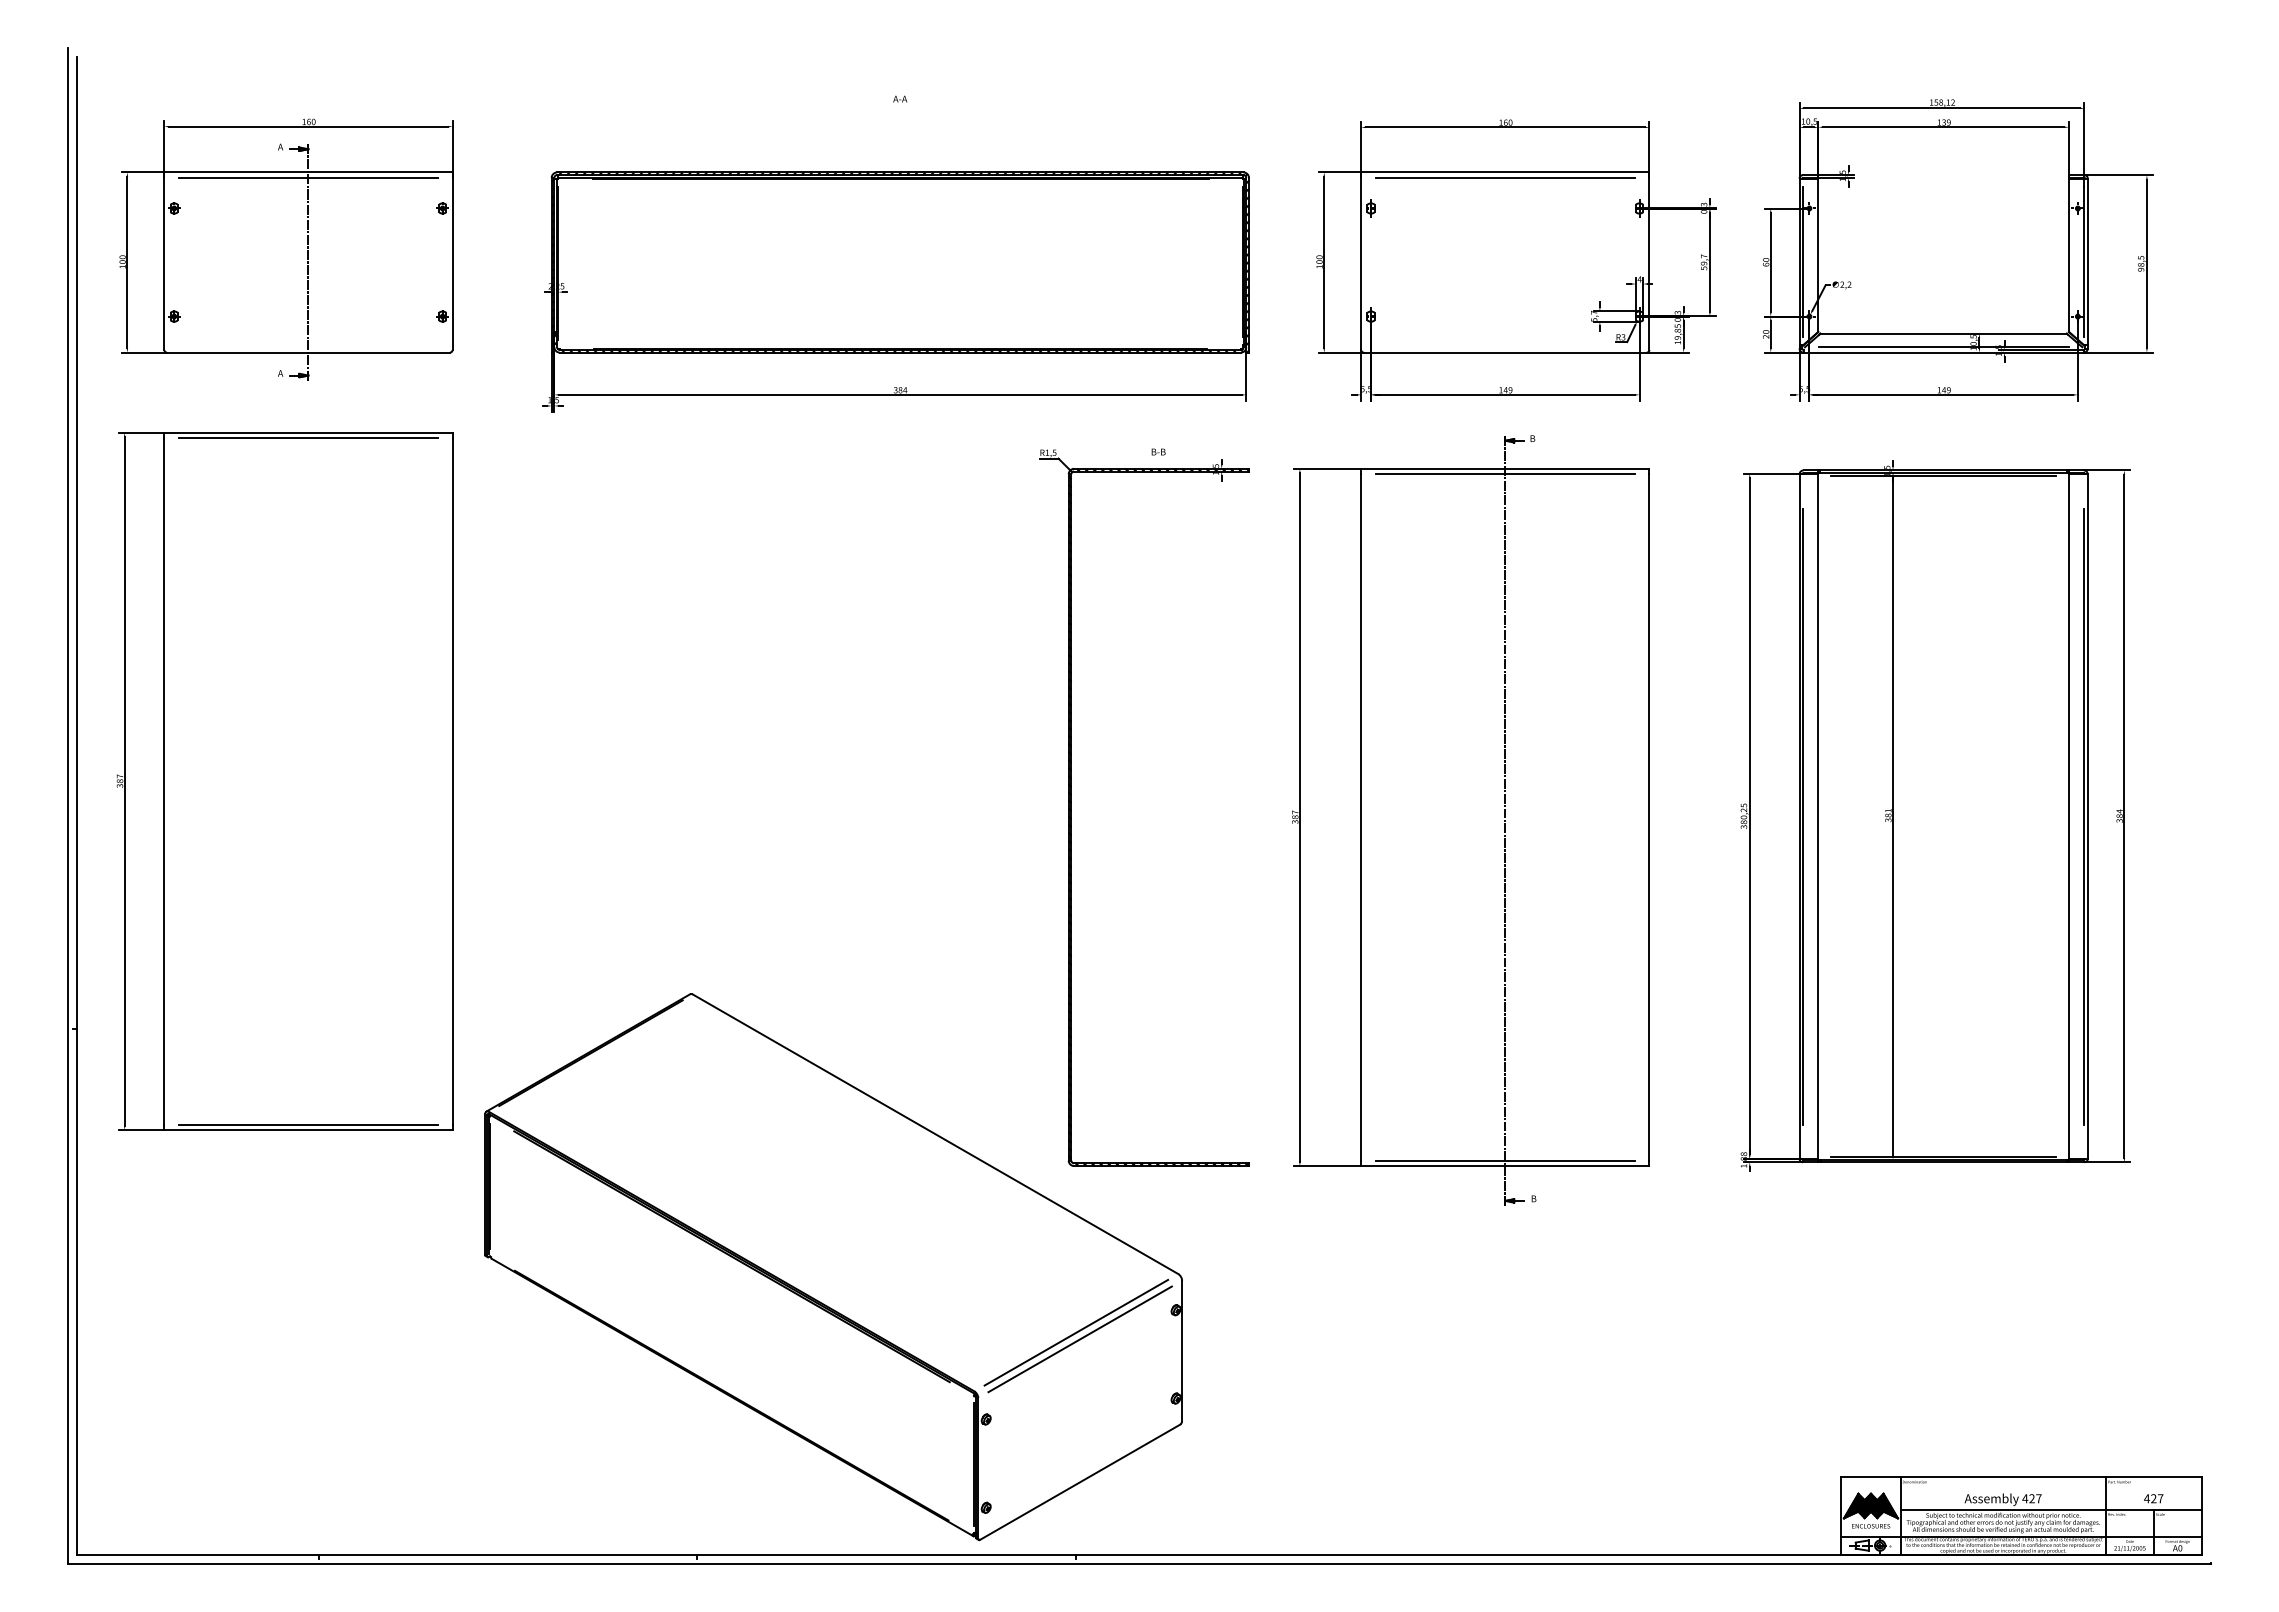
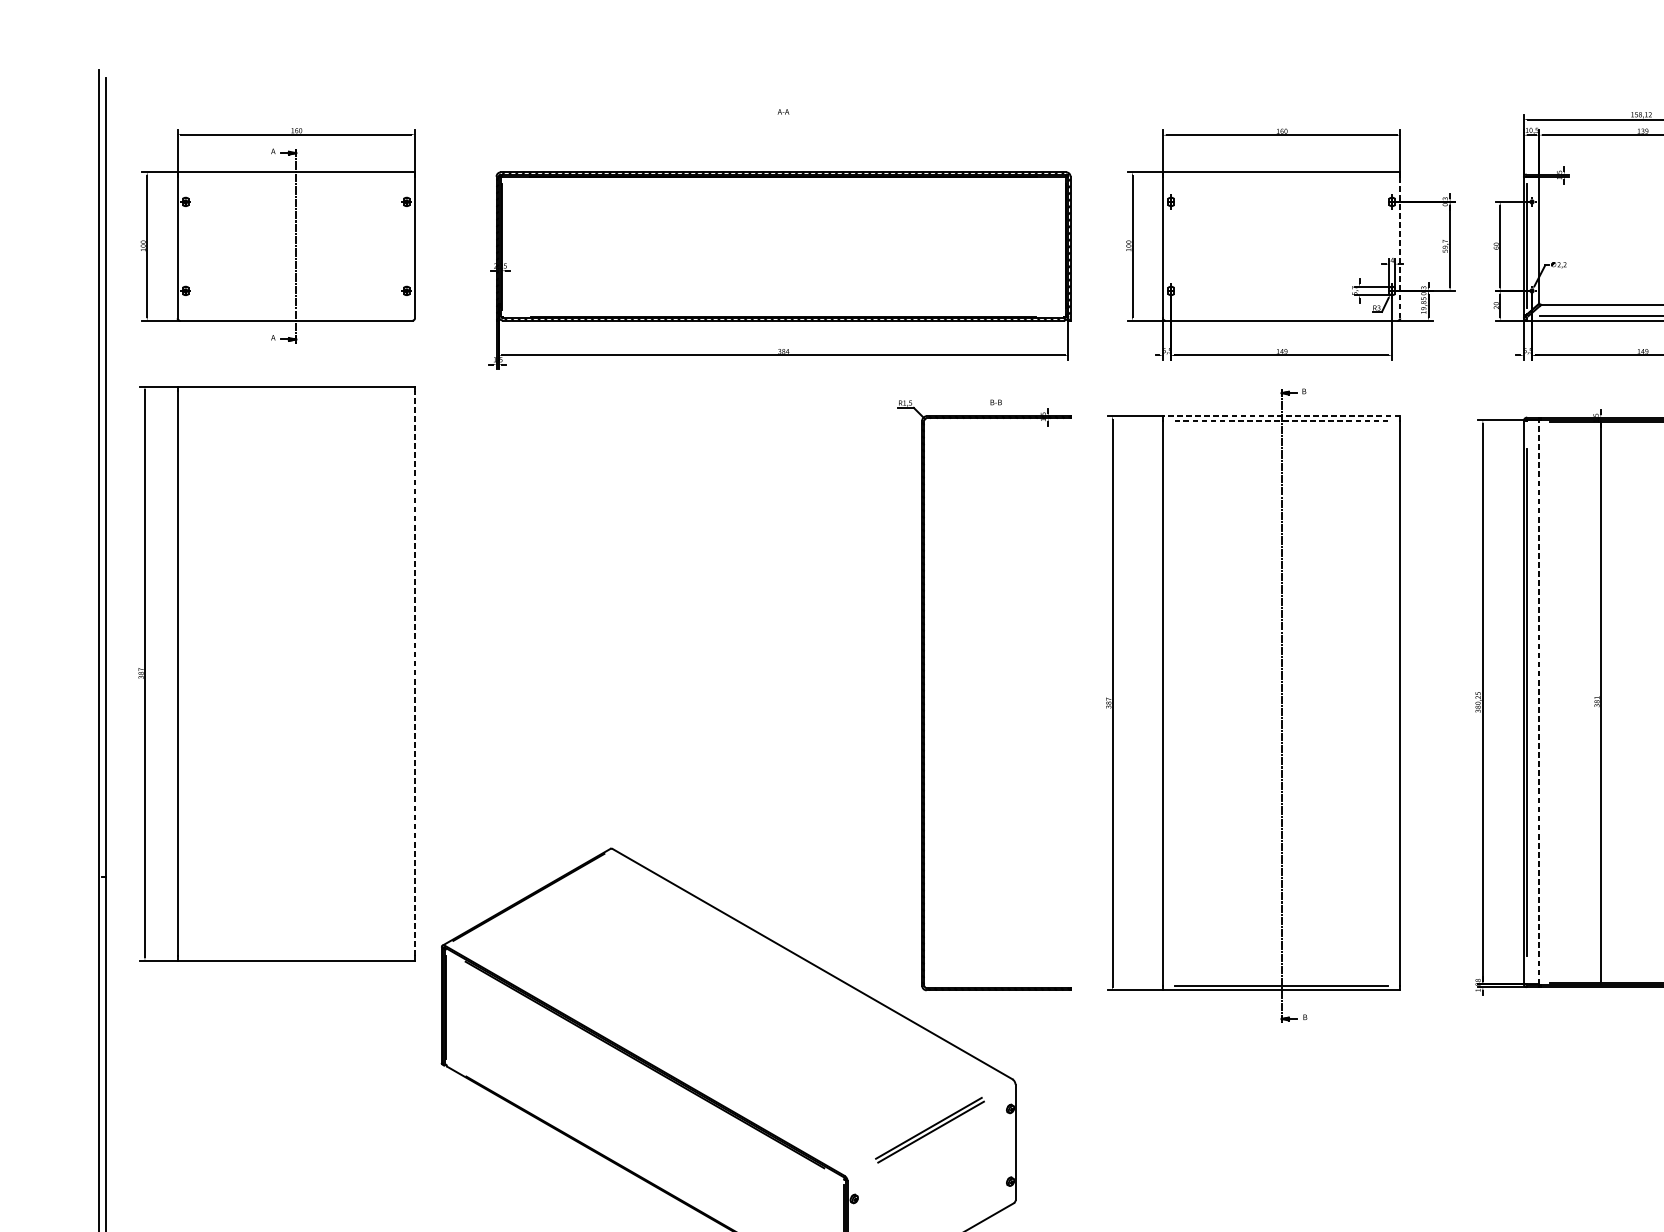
line: (308, 177) -> (296, 176), removed
line: (1505, 177) -> (1281, 176), removed
line: (1649, 263) -> (1400, 247), solid -> dashed
line: (308, 438) -> (296, 391), removed
line: (1504, 468) -> (1280, 416), solid -> dashed
line: (1505, 474) -> (1281, 420), solid -> dashed
line: (452, 780) -> (414, 672), solid -> dashed
line: (1818, 816) -> (1539, 702), solid -> dashed
line: (308, 1124) -> (296, 956), removed
part: (1077, 1335) -> (929, 1129), size x0.7

